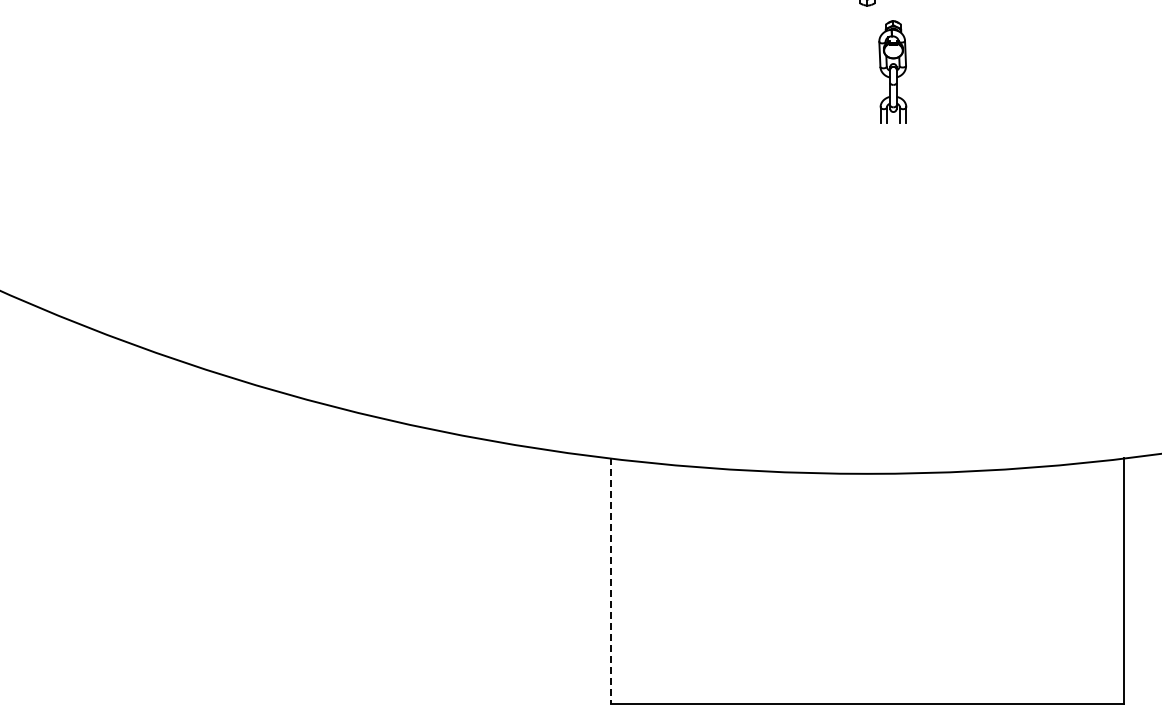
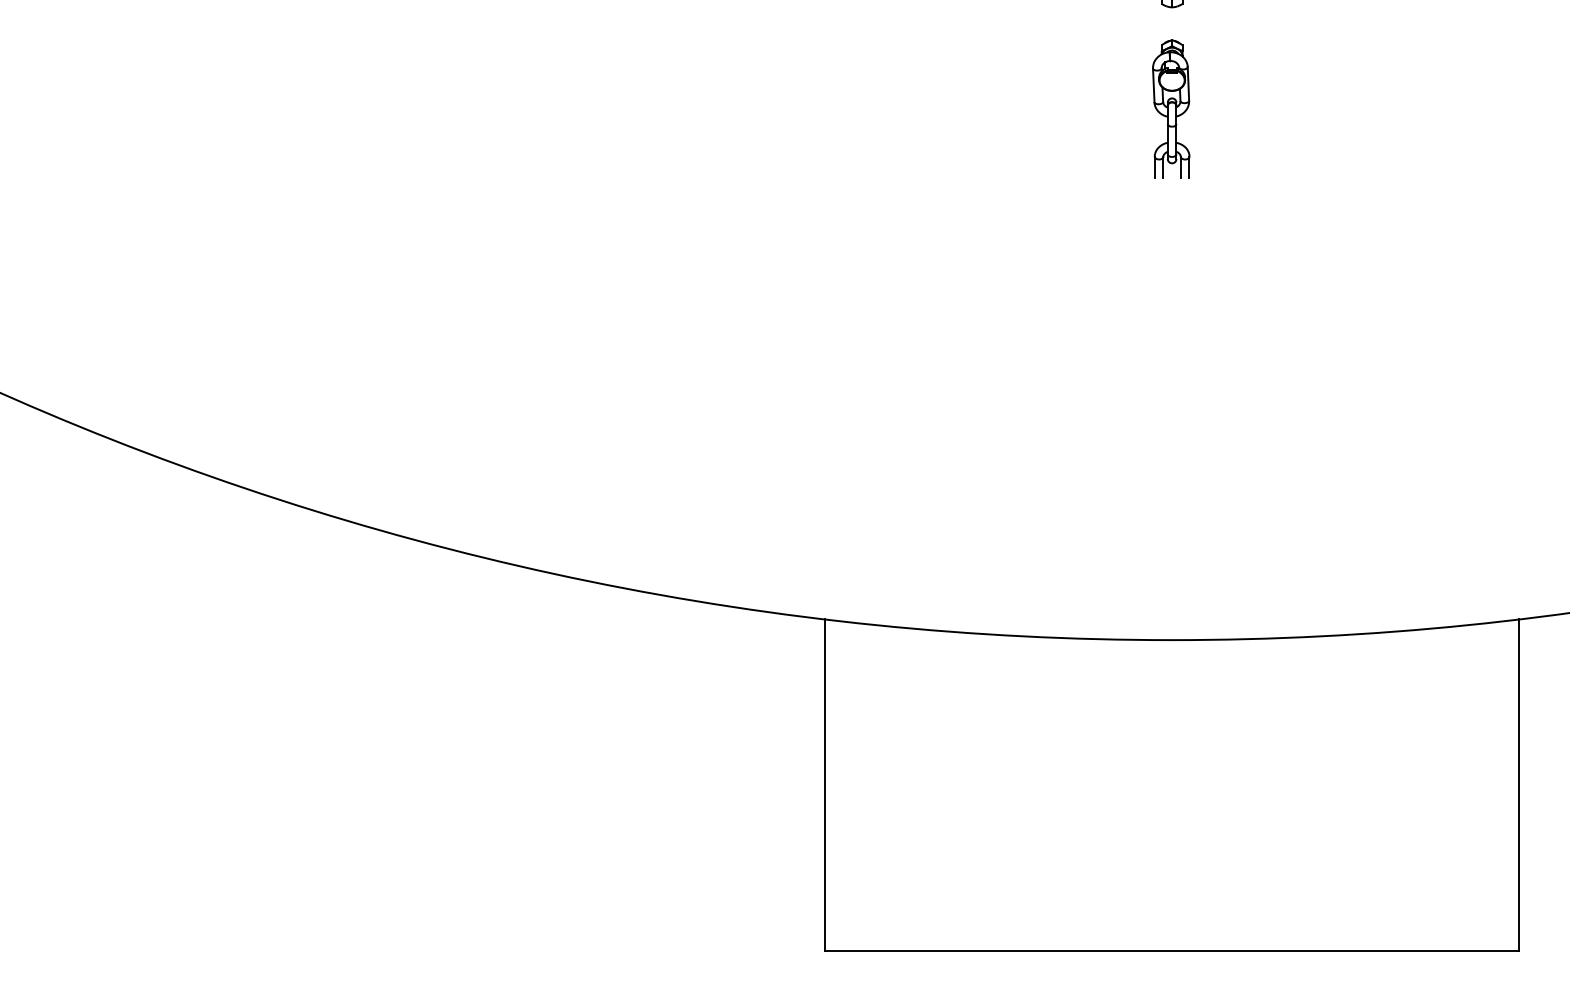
part: (892, 71) -> (1170, 108), moved
line: (610, 580) -> (824, 784), dashed -> solid

